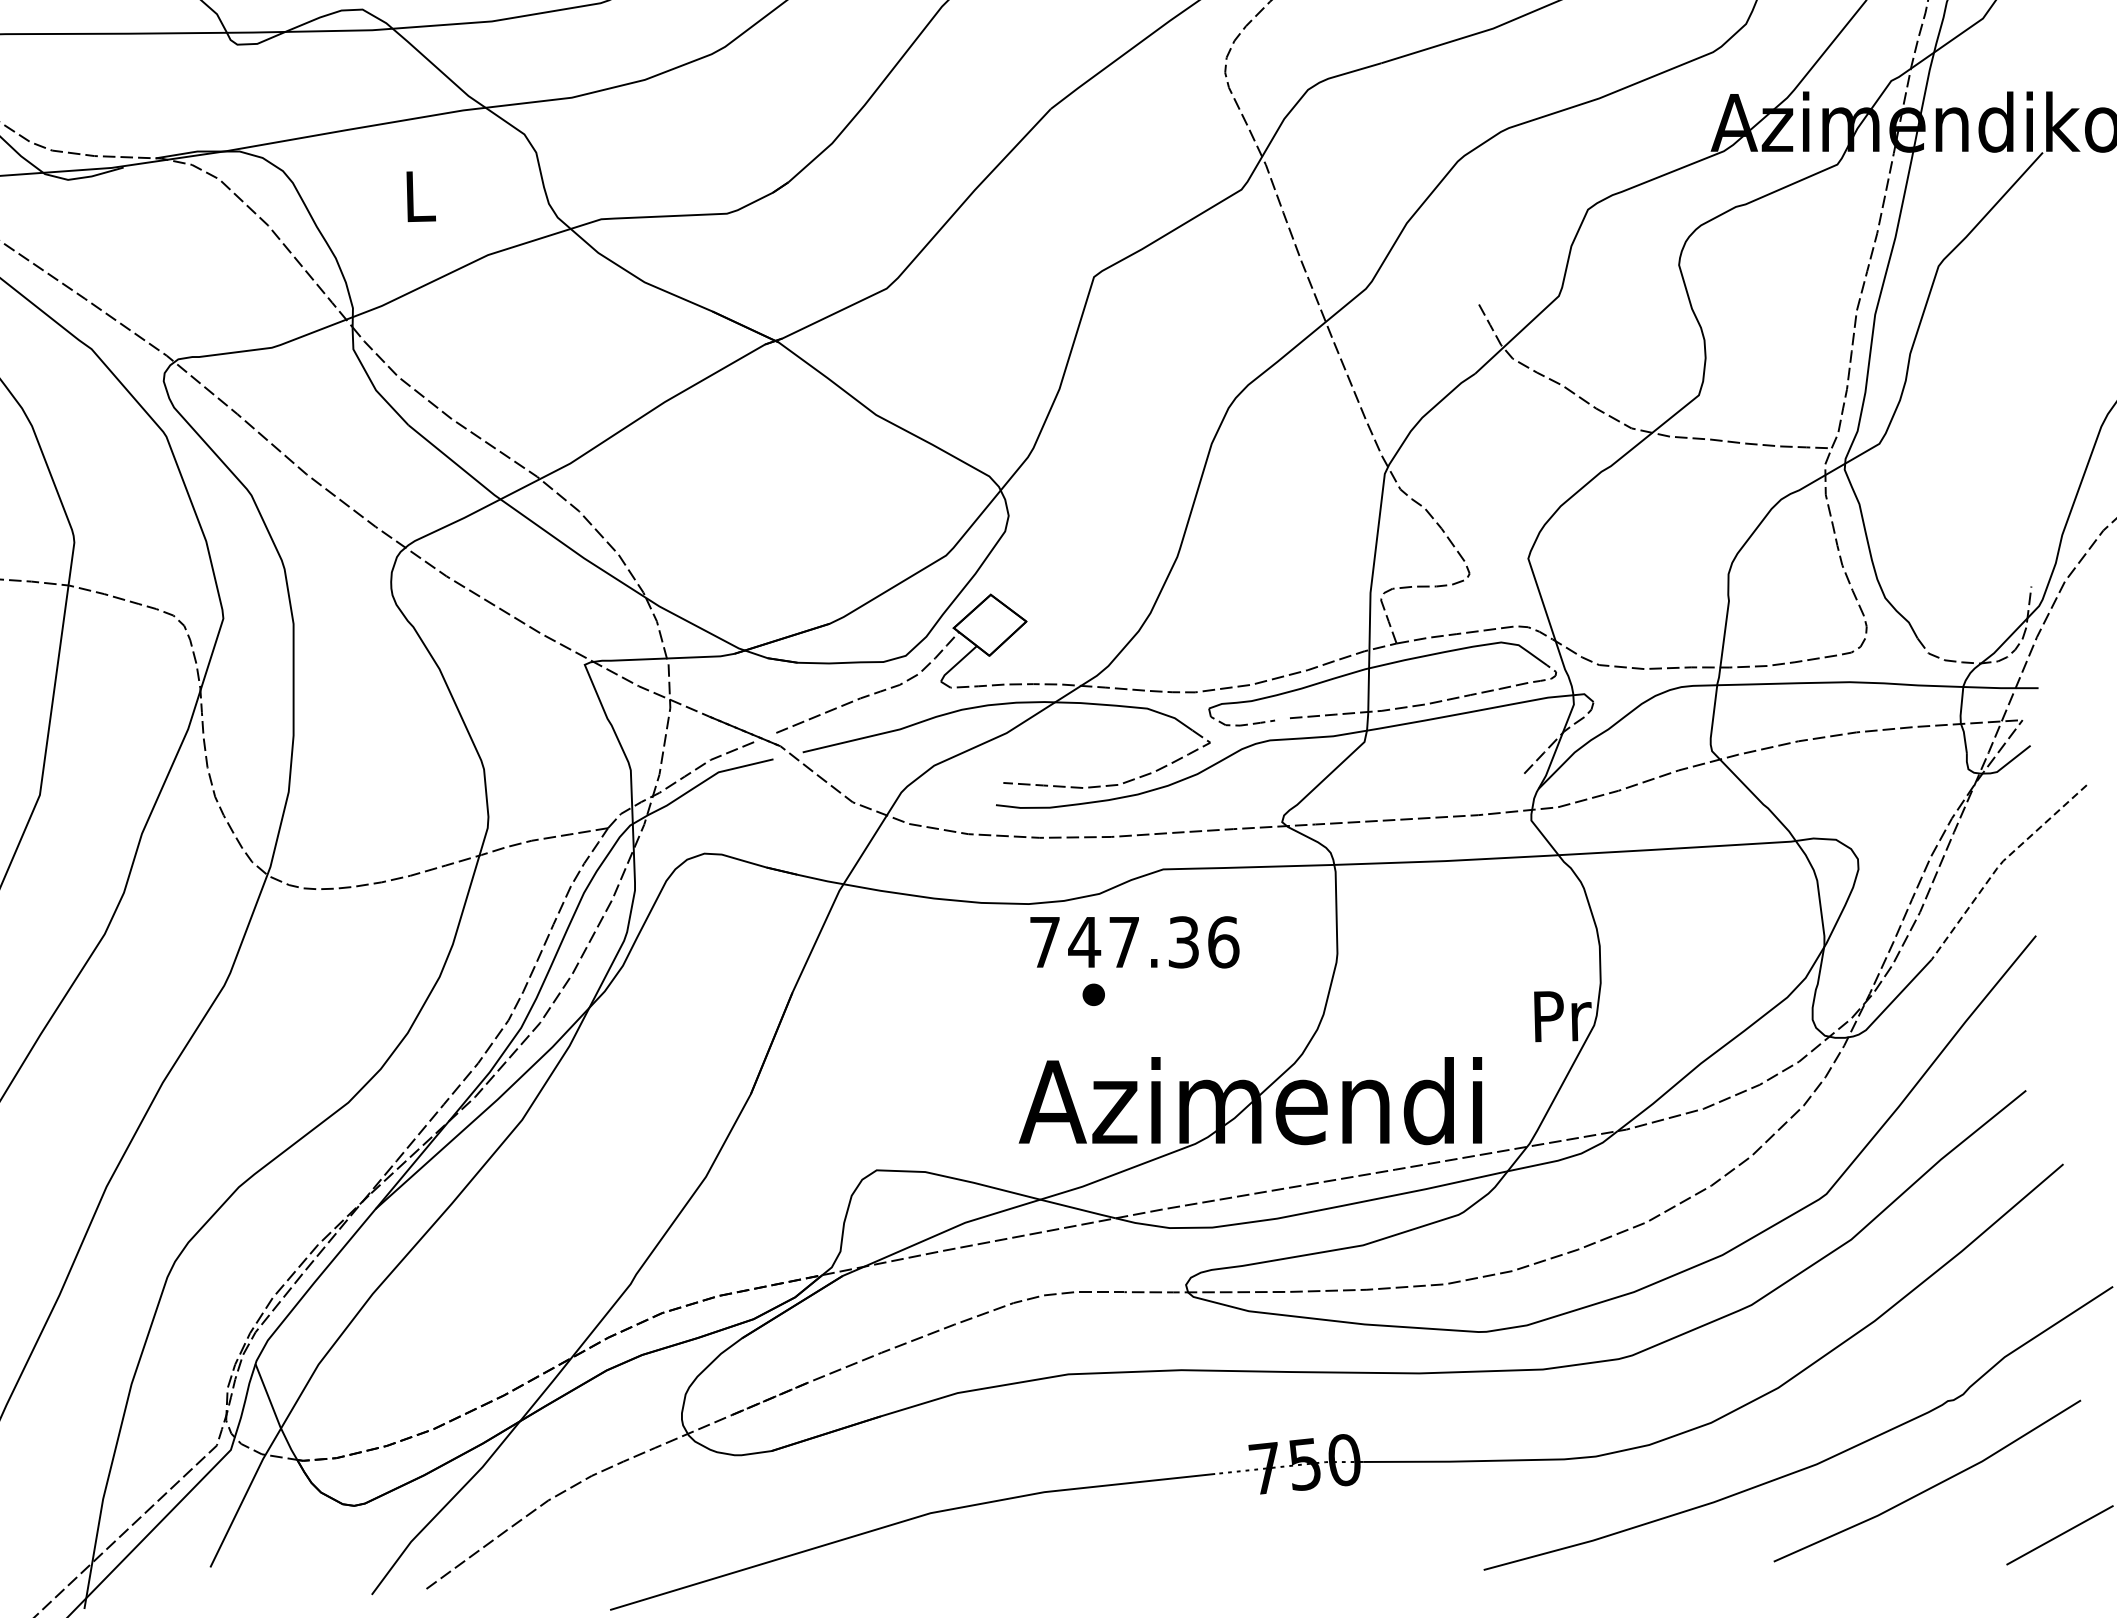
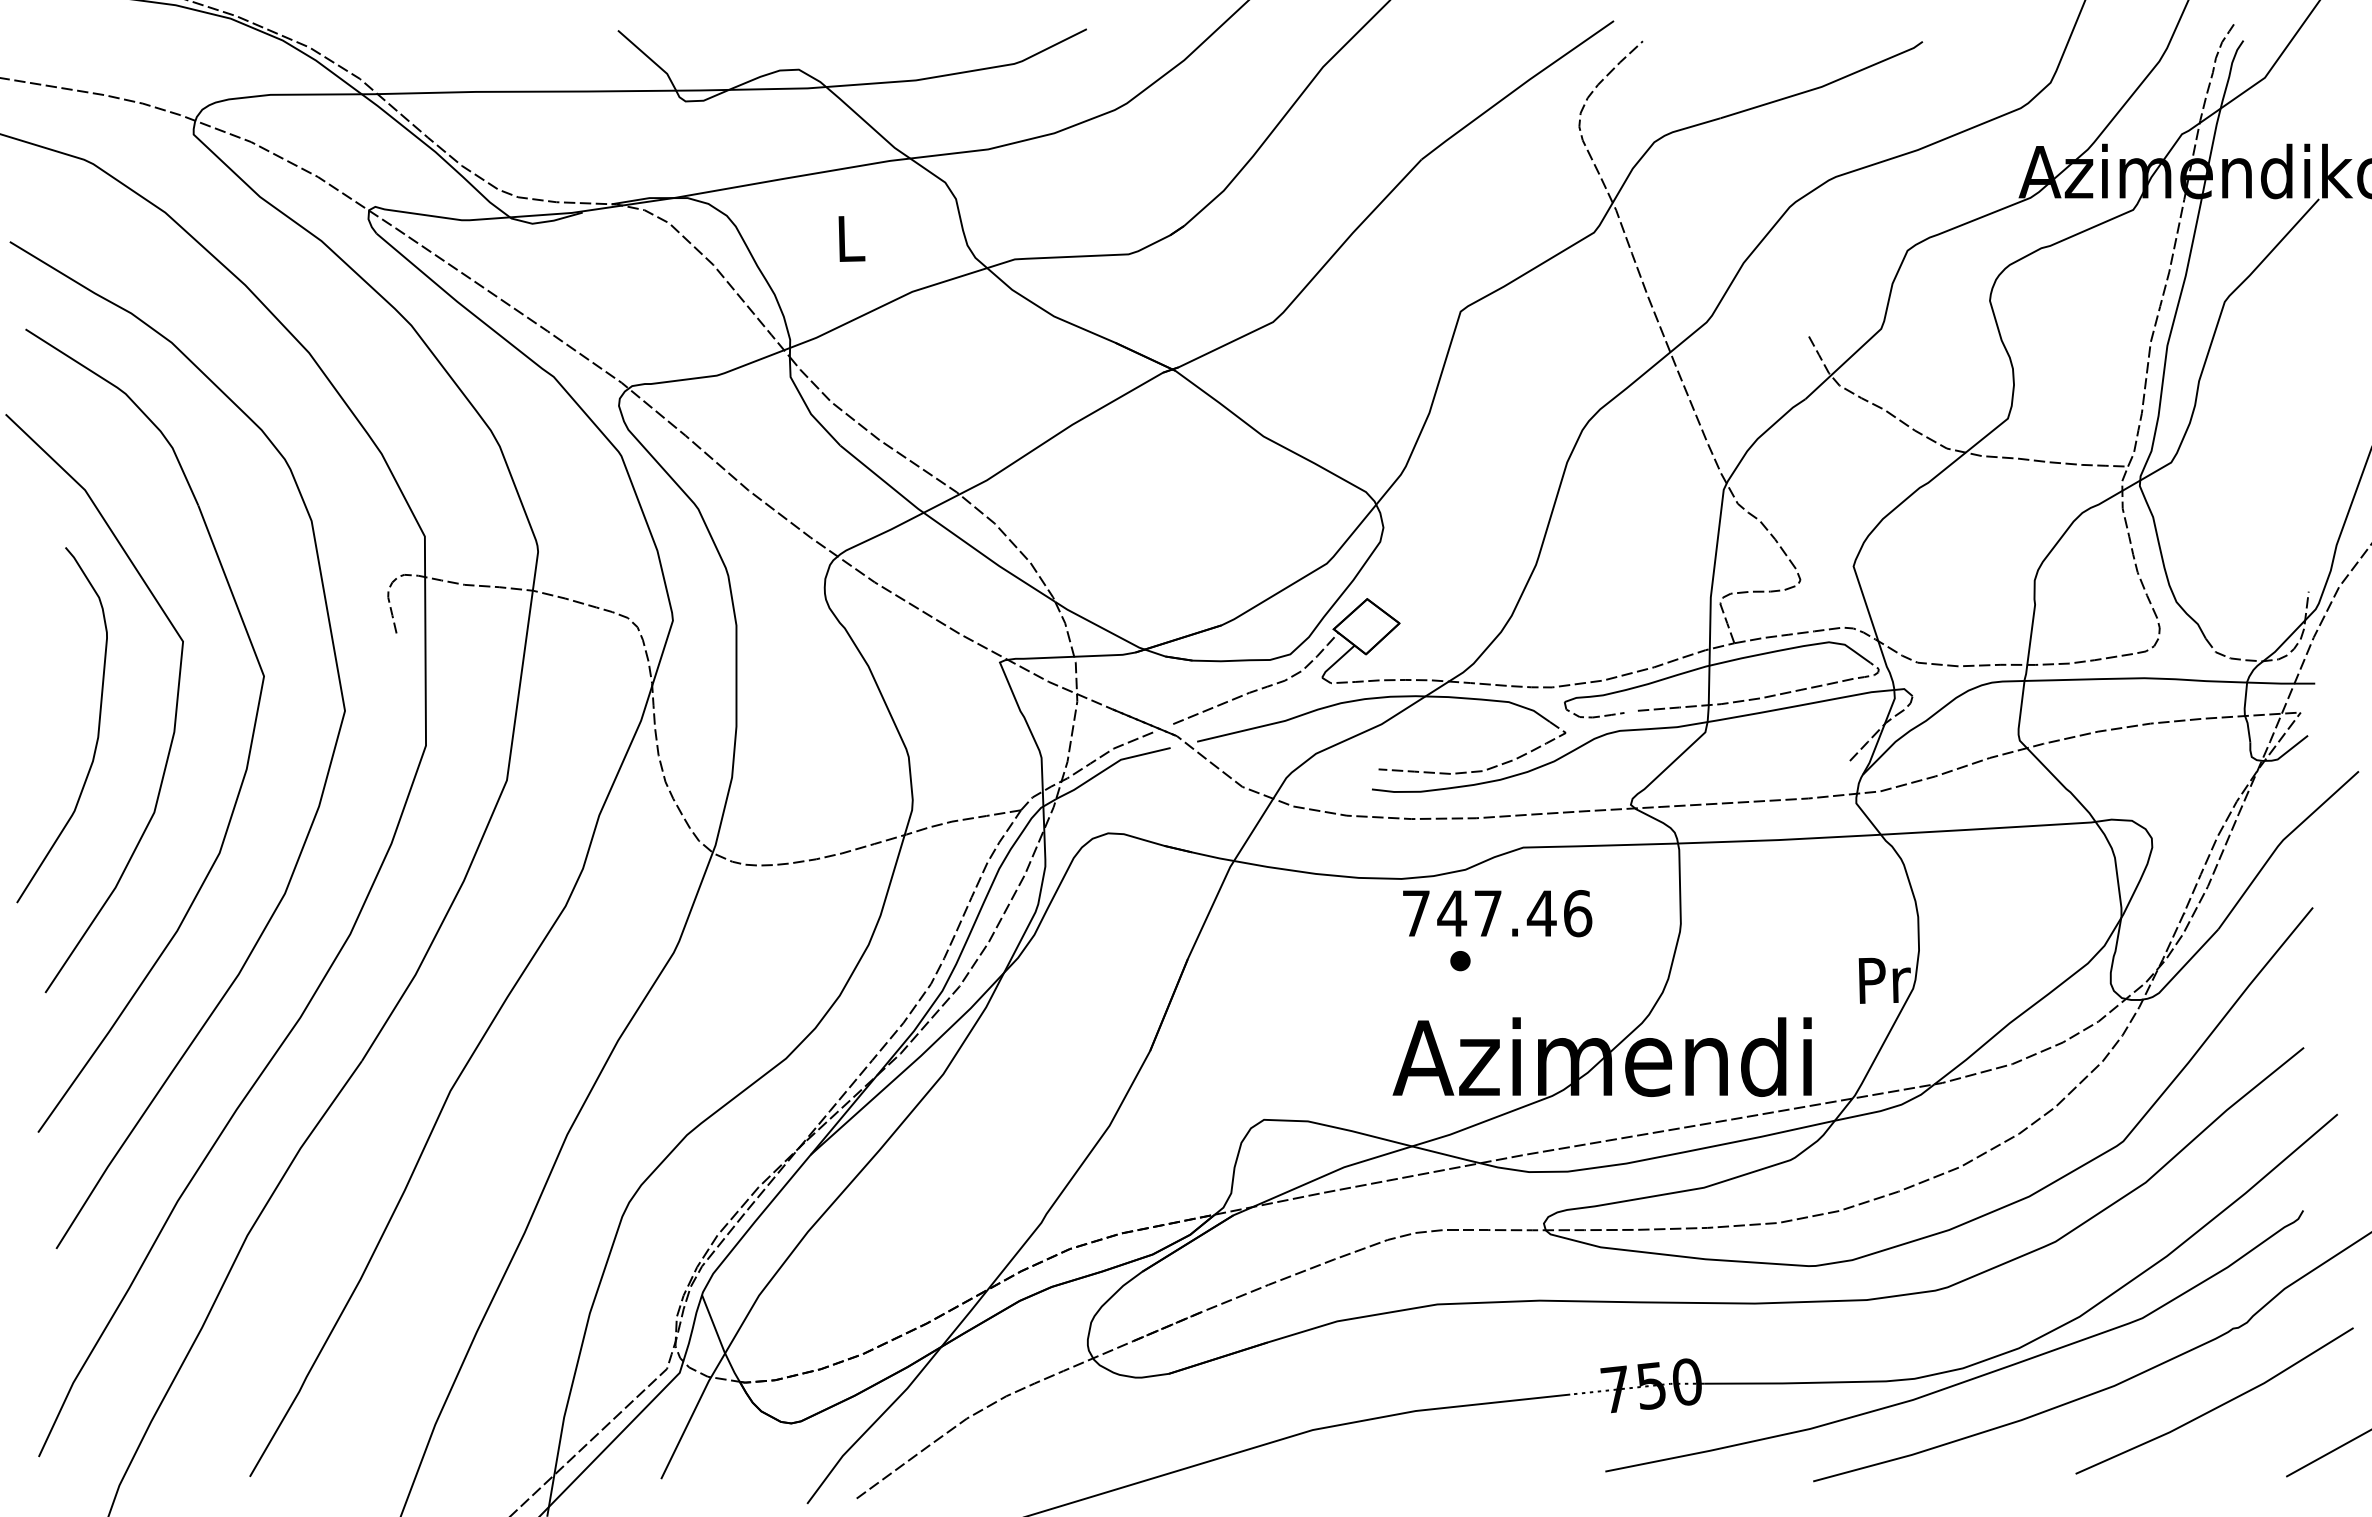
line: (2000, 863) -> (2280, 842), dashed -> solid
text: (1183, 942) -> (1541, 913), 747.36 -> 747.46
curve: (1654, 1457) -> (1967, 1379), added

